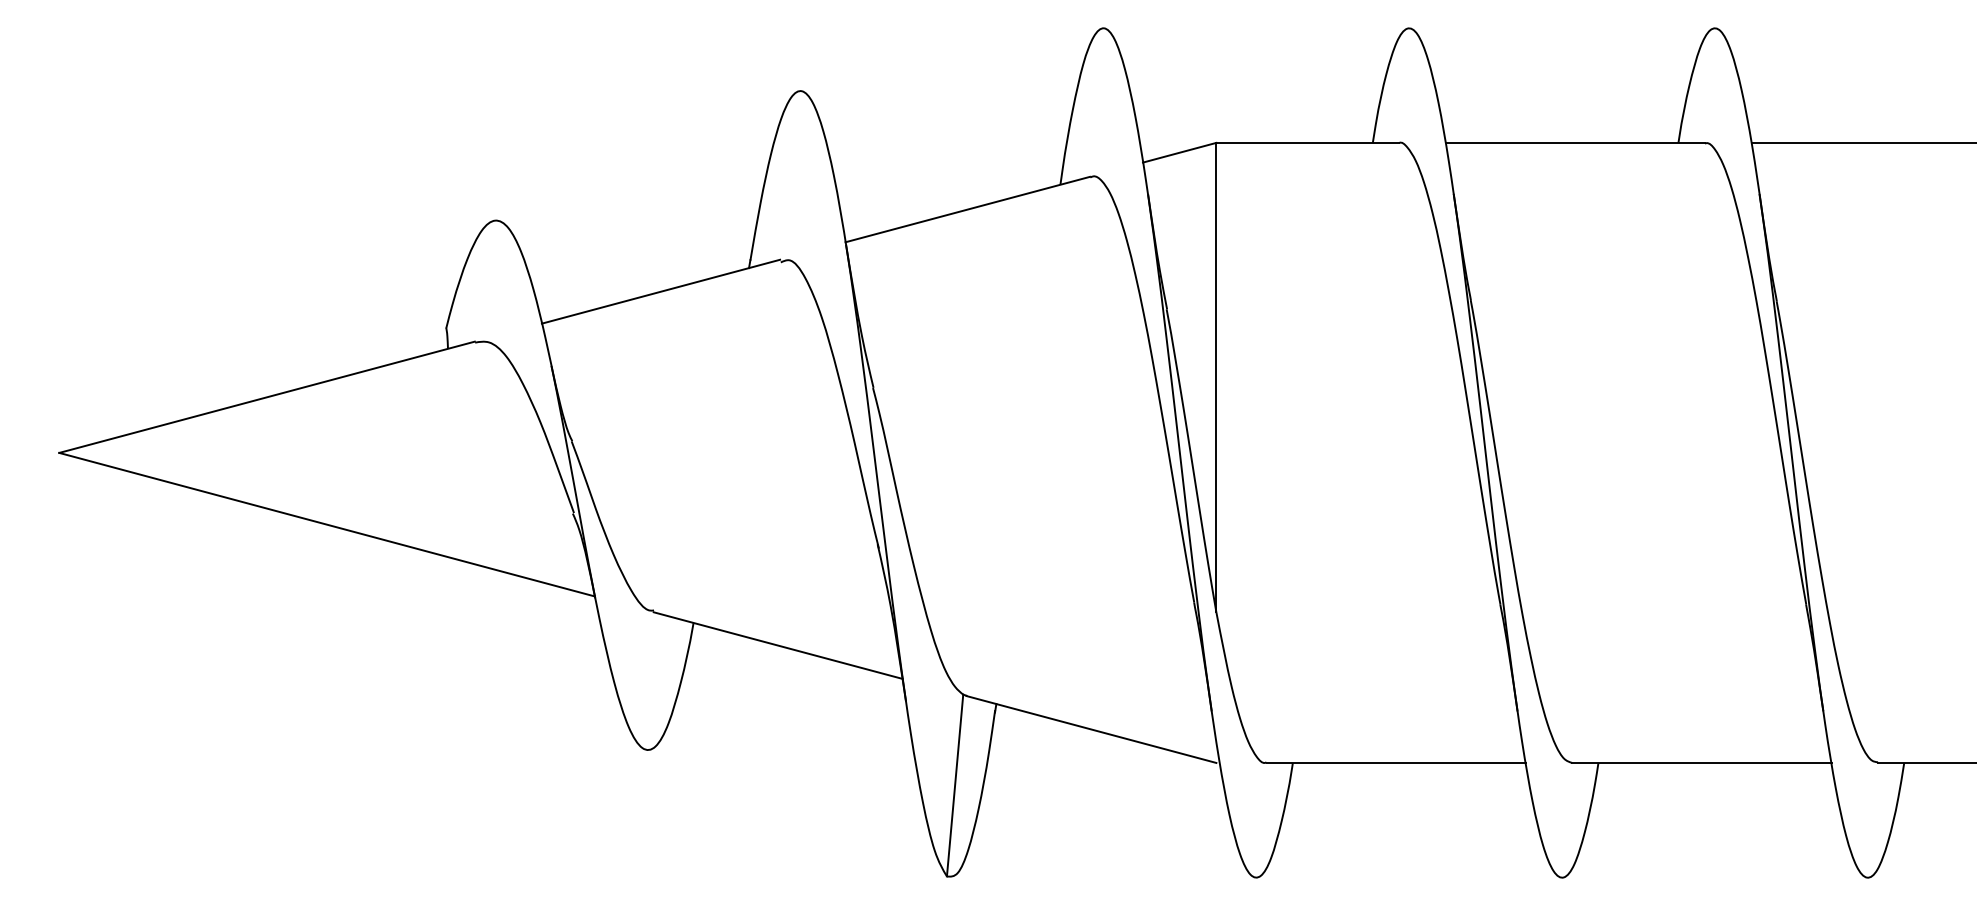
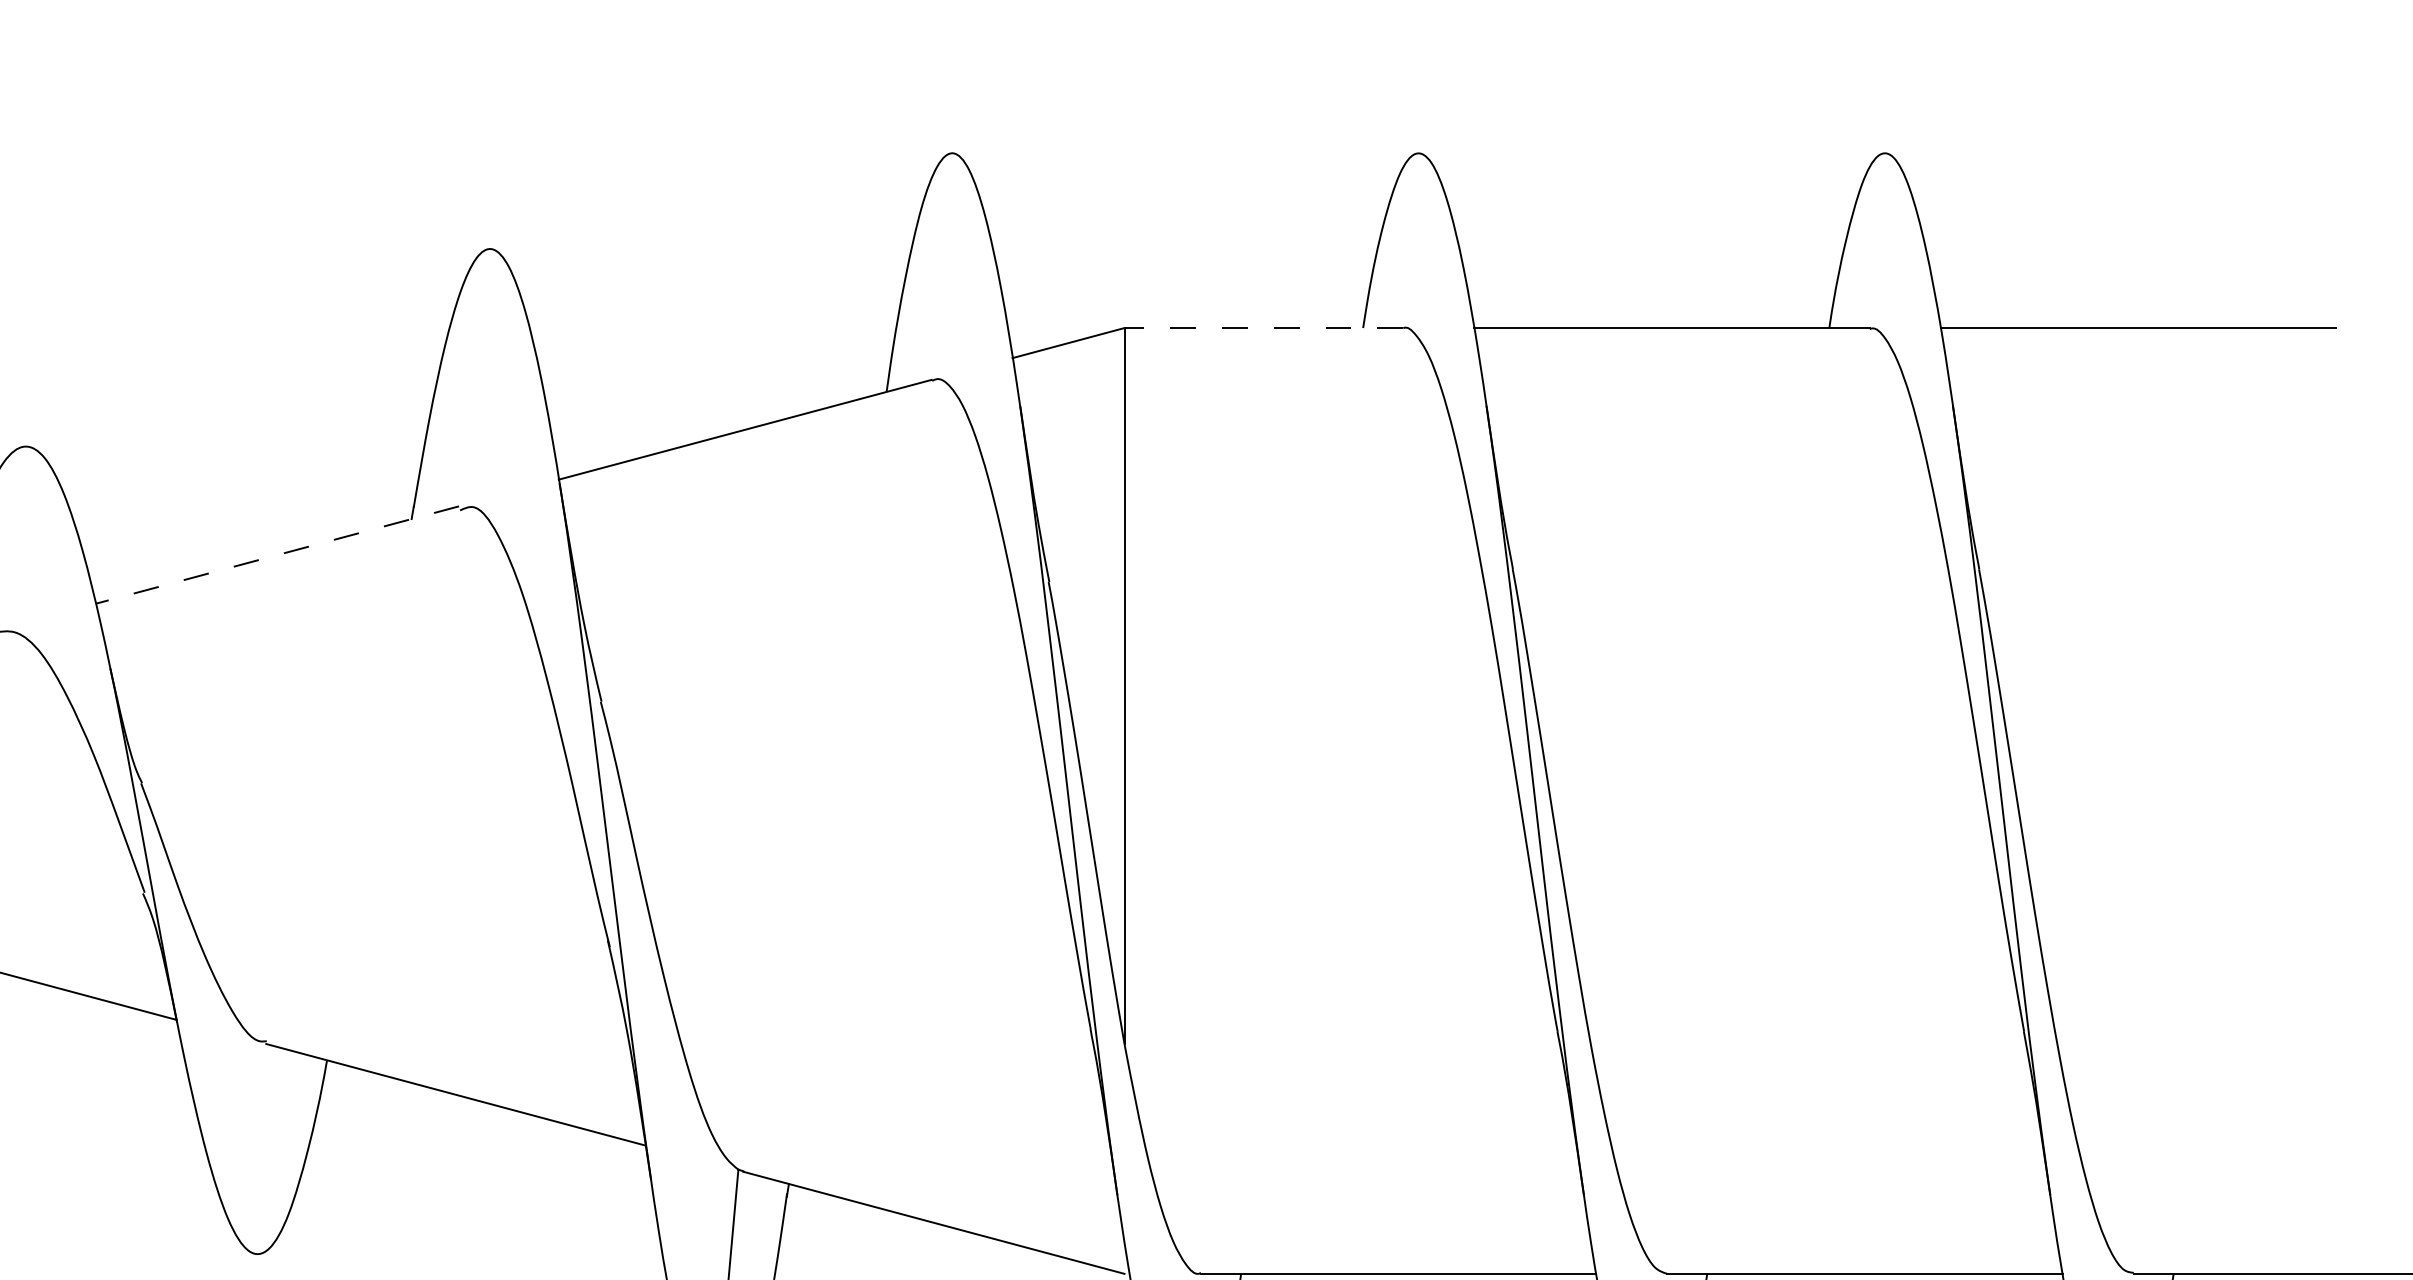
line: (1307, 142) -> (1263, 327), solid -> dashed
line: (660, 291) -> (276, 554), solid -> dashed

